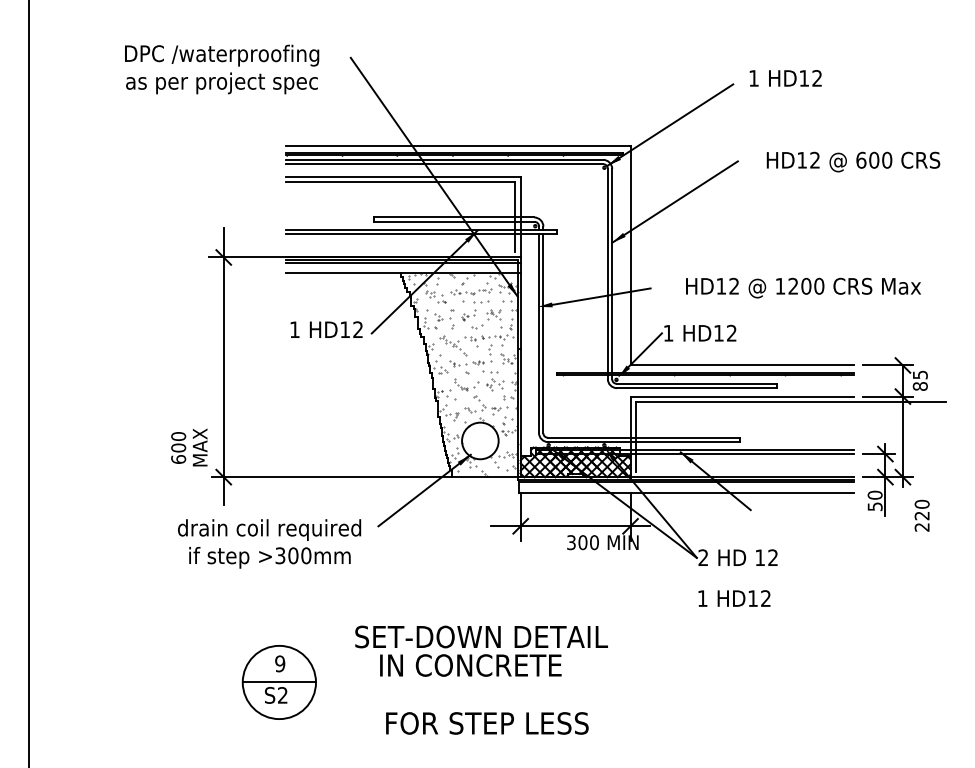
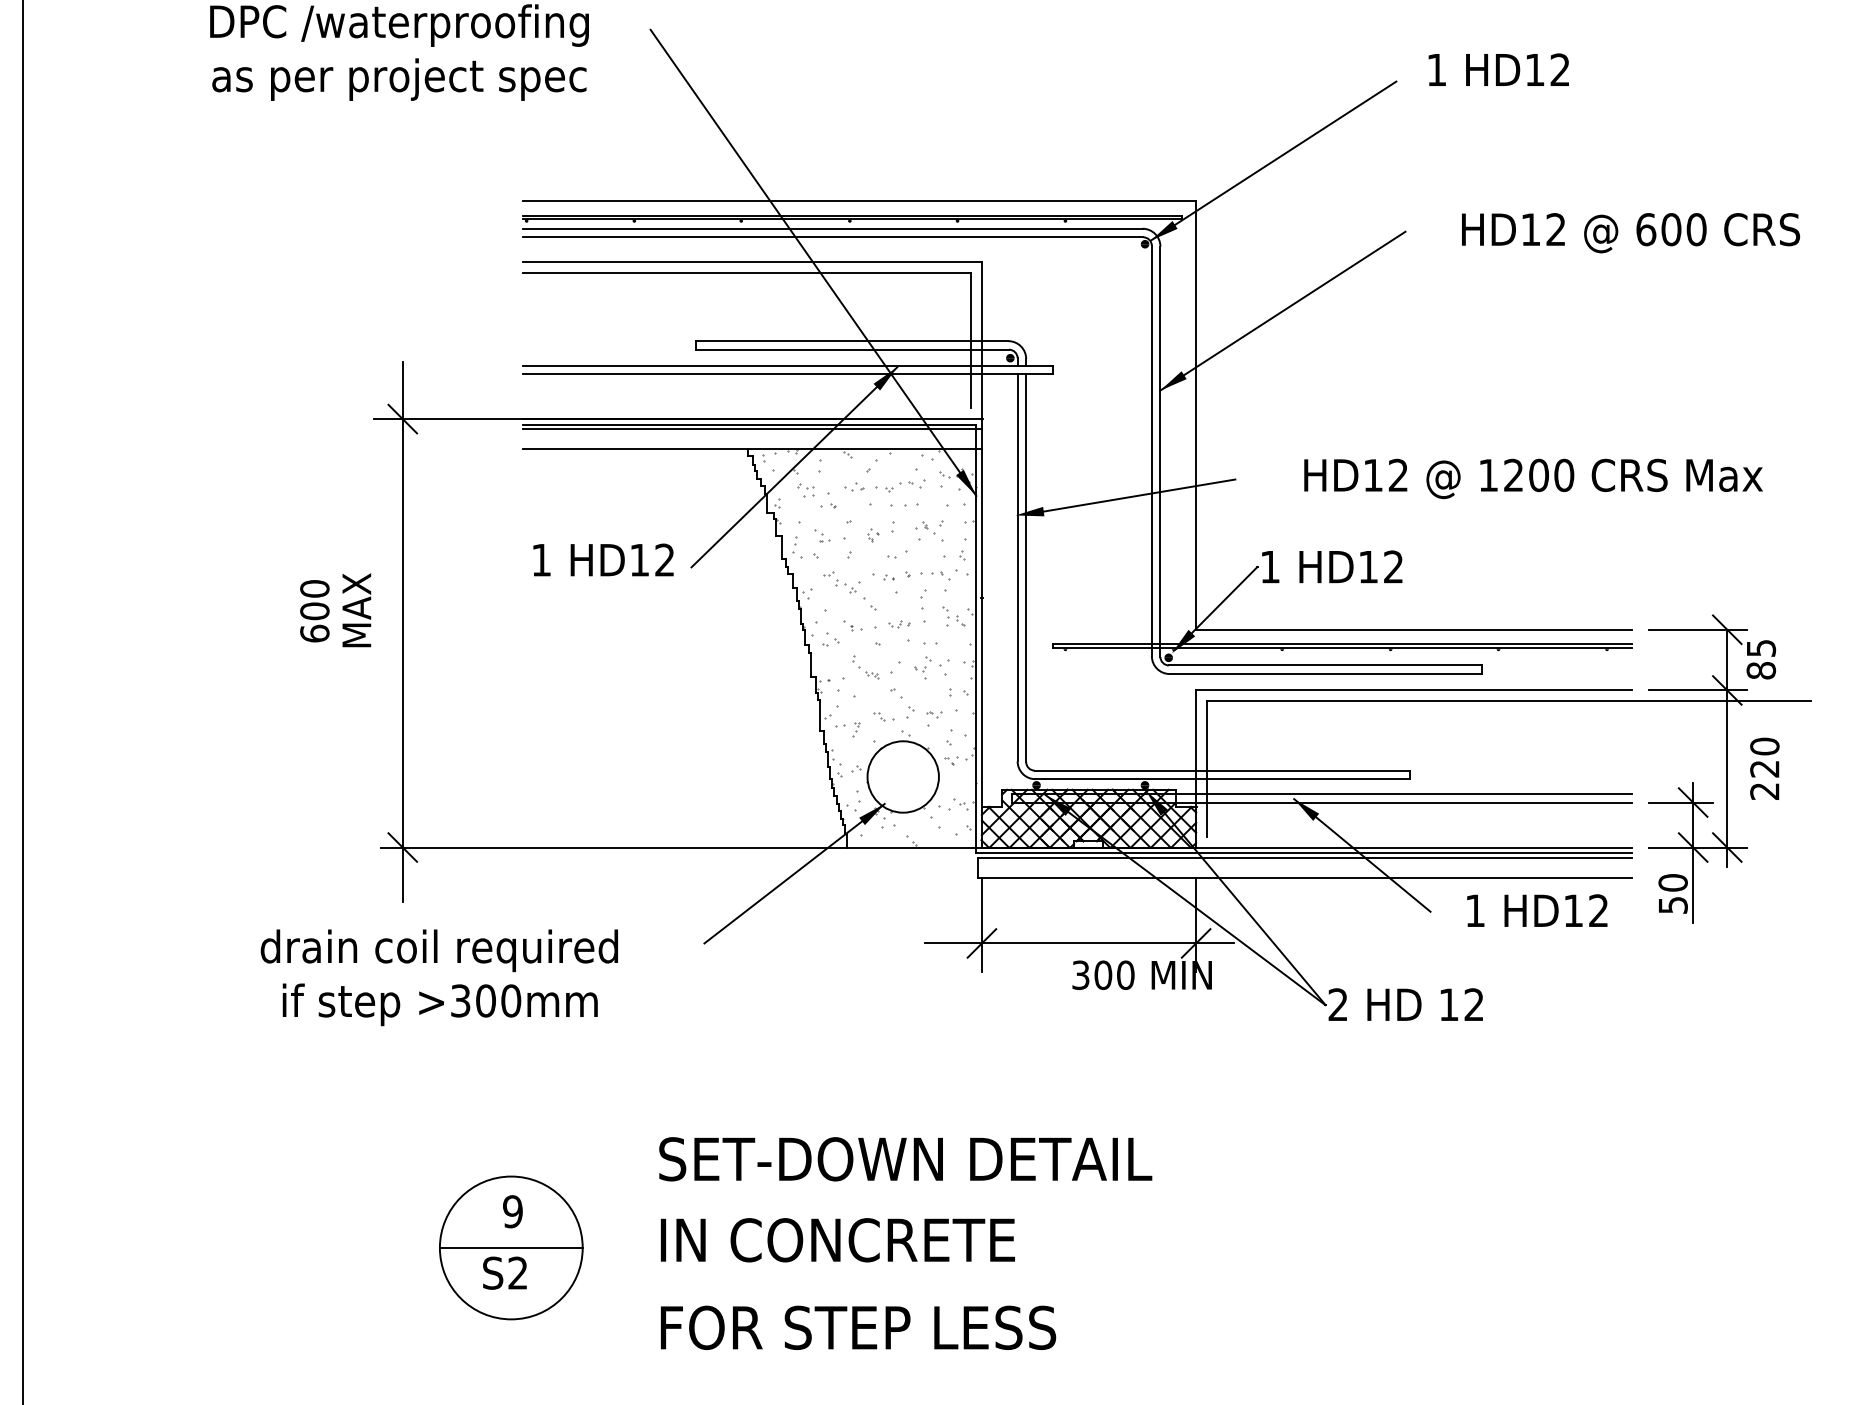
text: (189, 447) -> (336, 610), moved
text: (921, 515) -> (1763, 768), moved
text: (269, 543) -> (439, 976), moved
text: (734, 598) -> (1537, 910), moved
text: (470, 665) -> (837, 1240), moved
text: (487, 723) -> (858, 1327), moved

